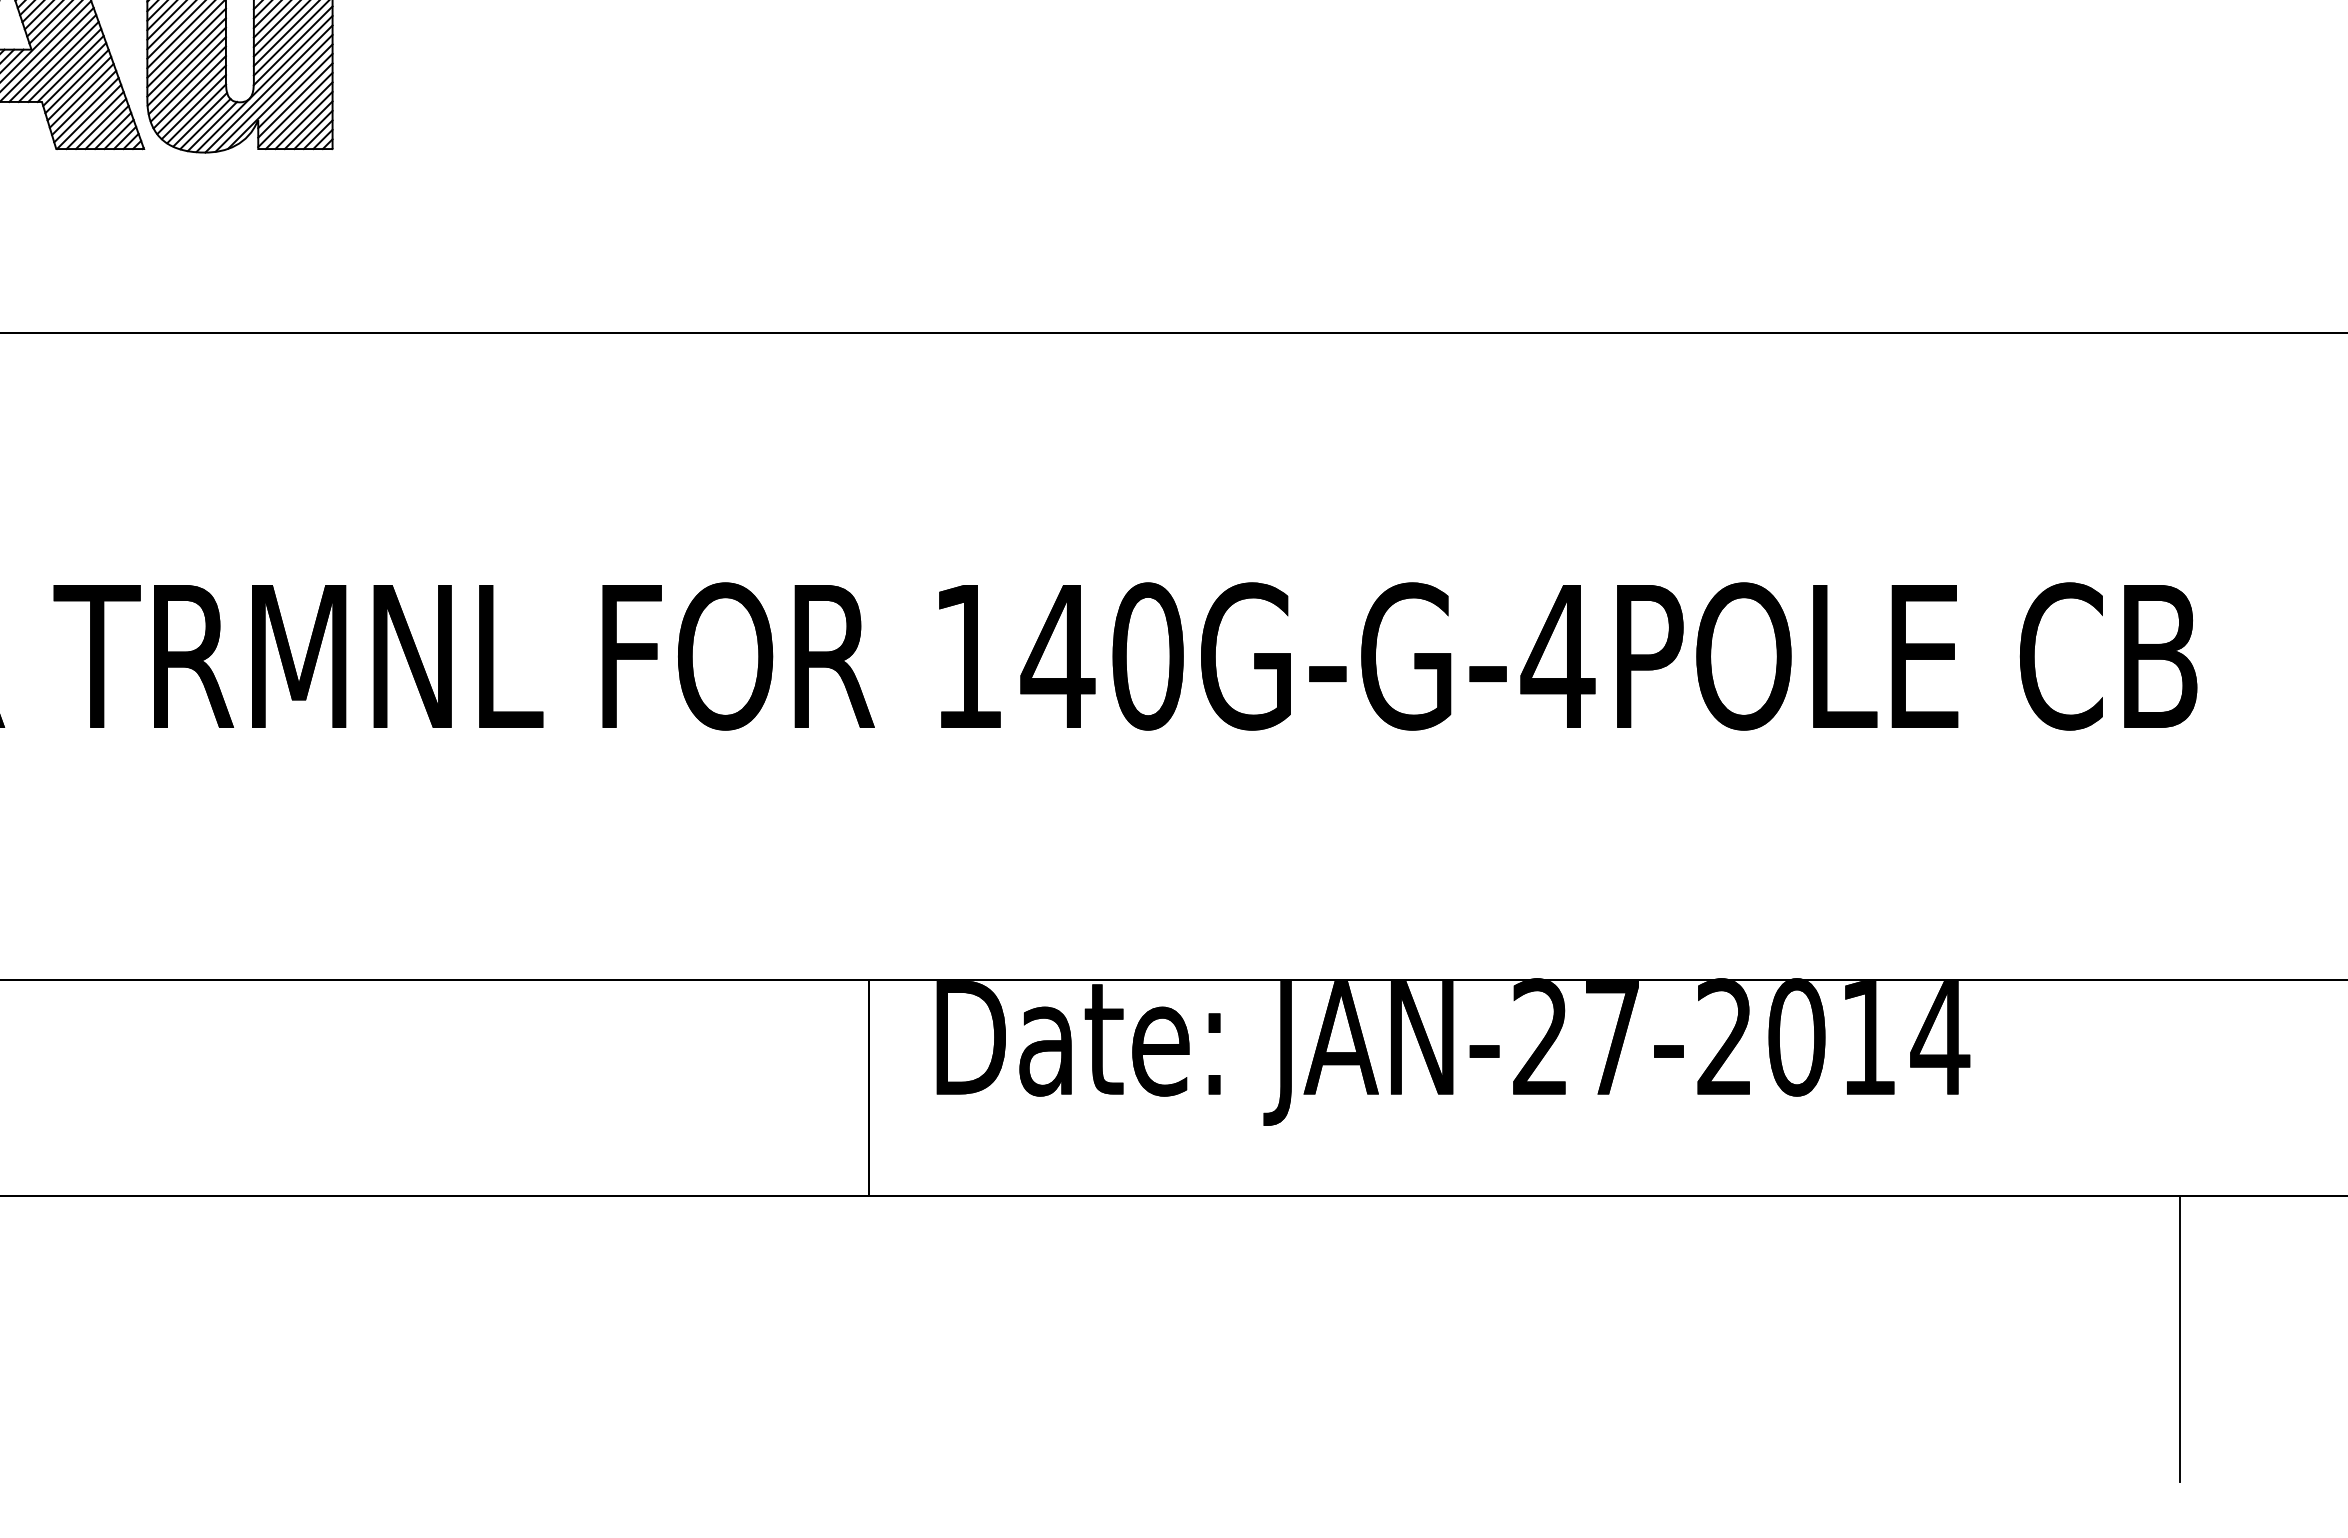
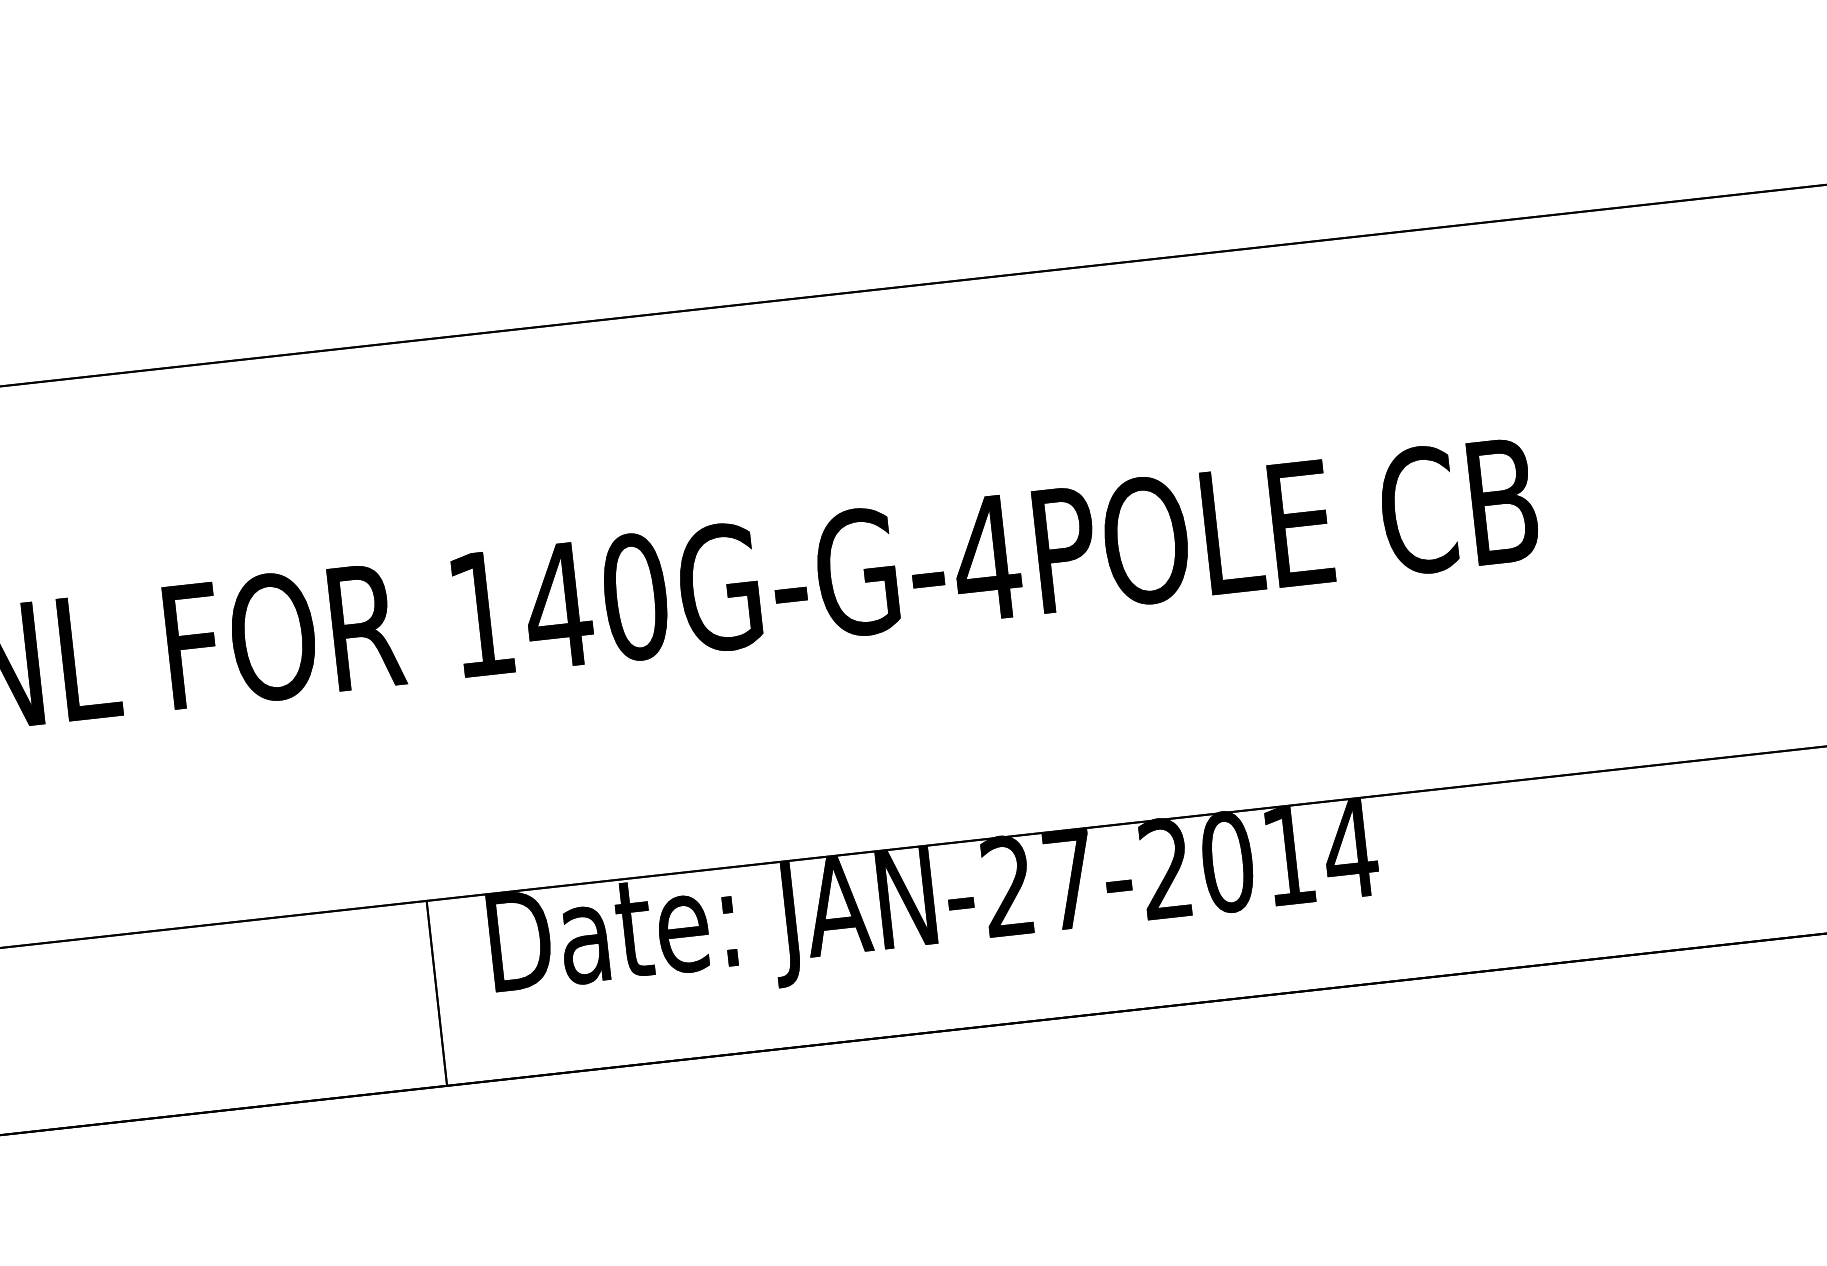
line: (2179, 1338) -> (1584, 1083), removed

